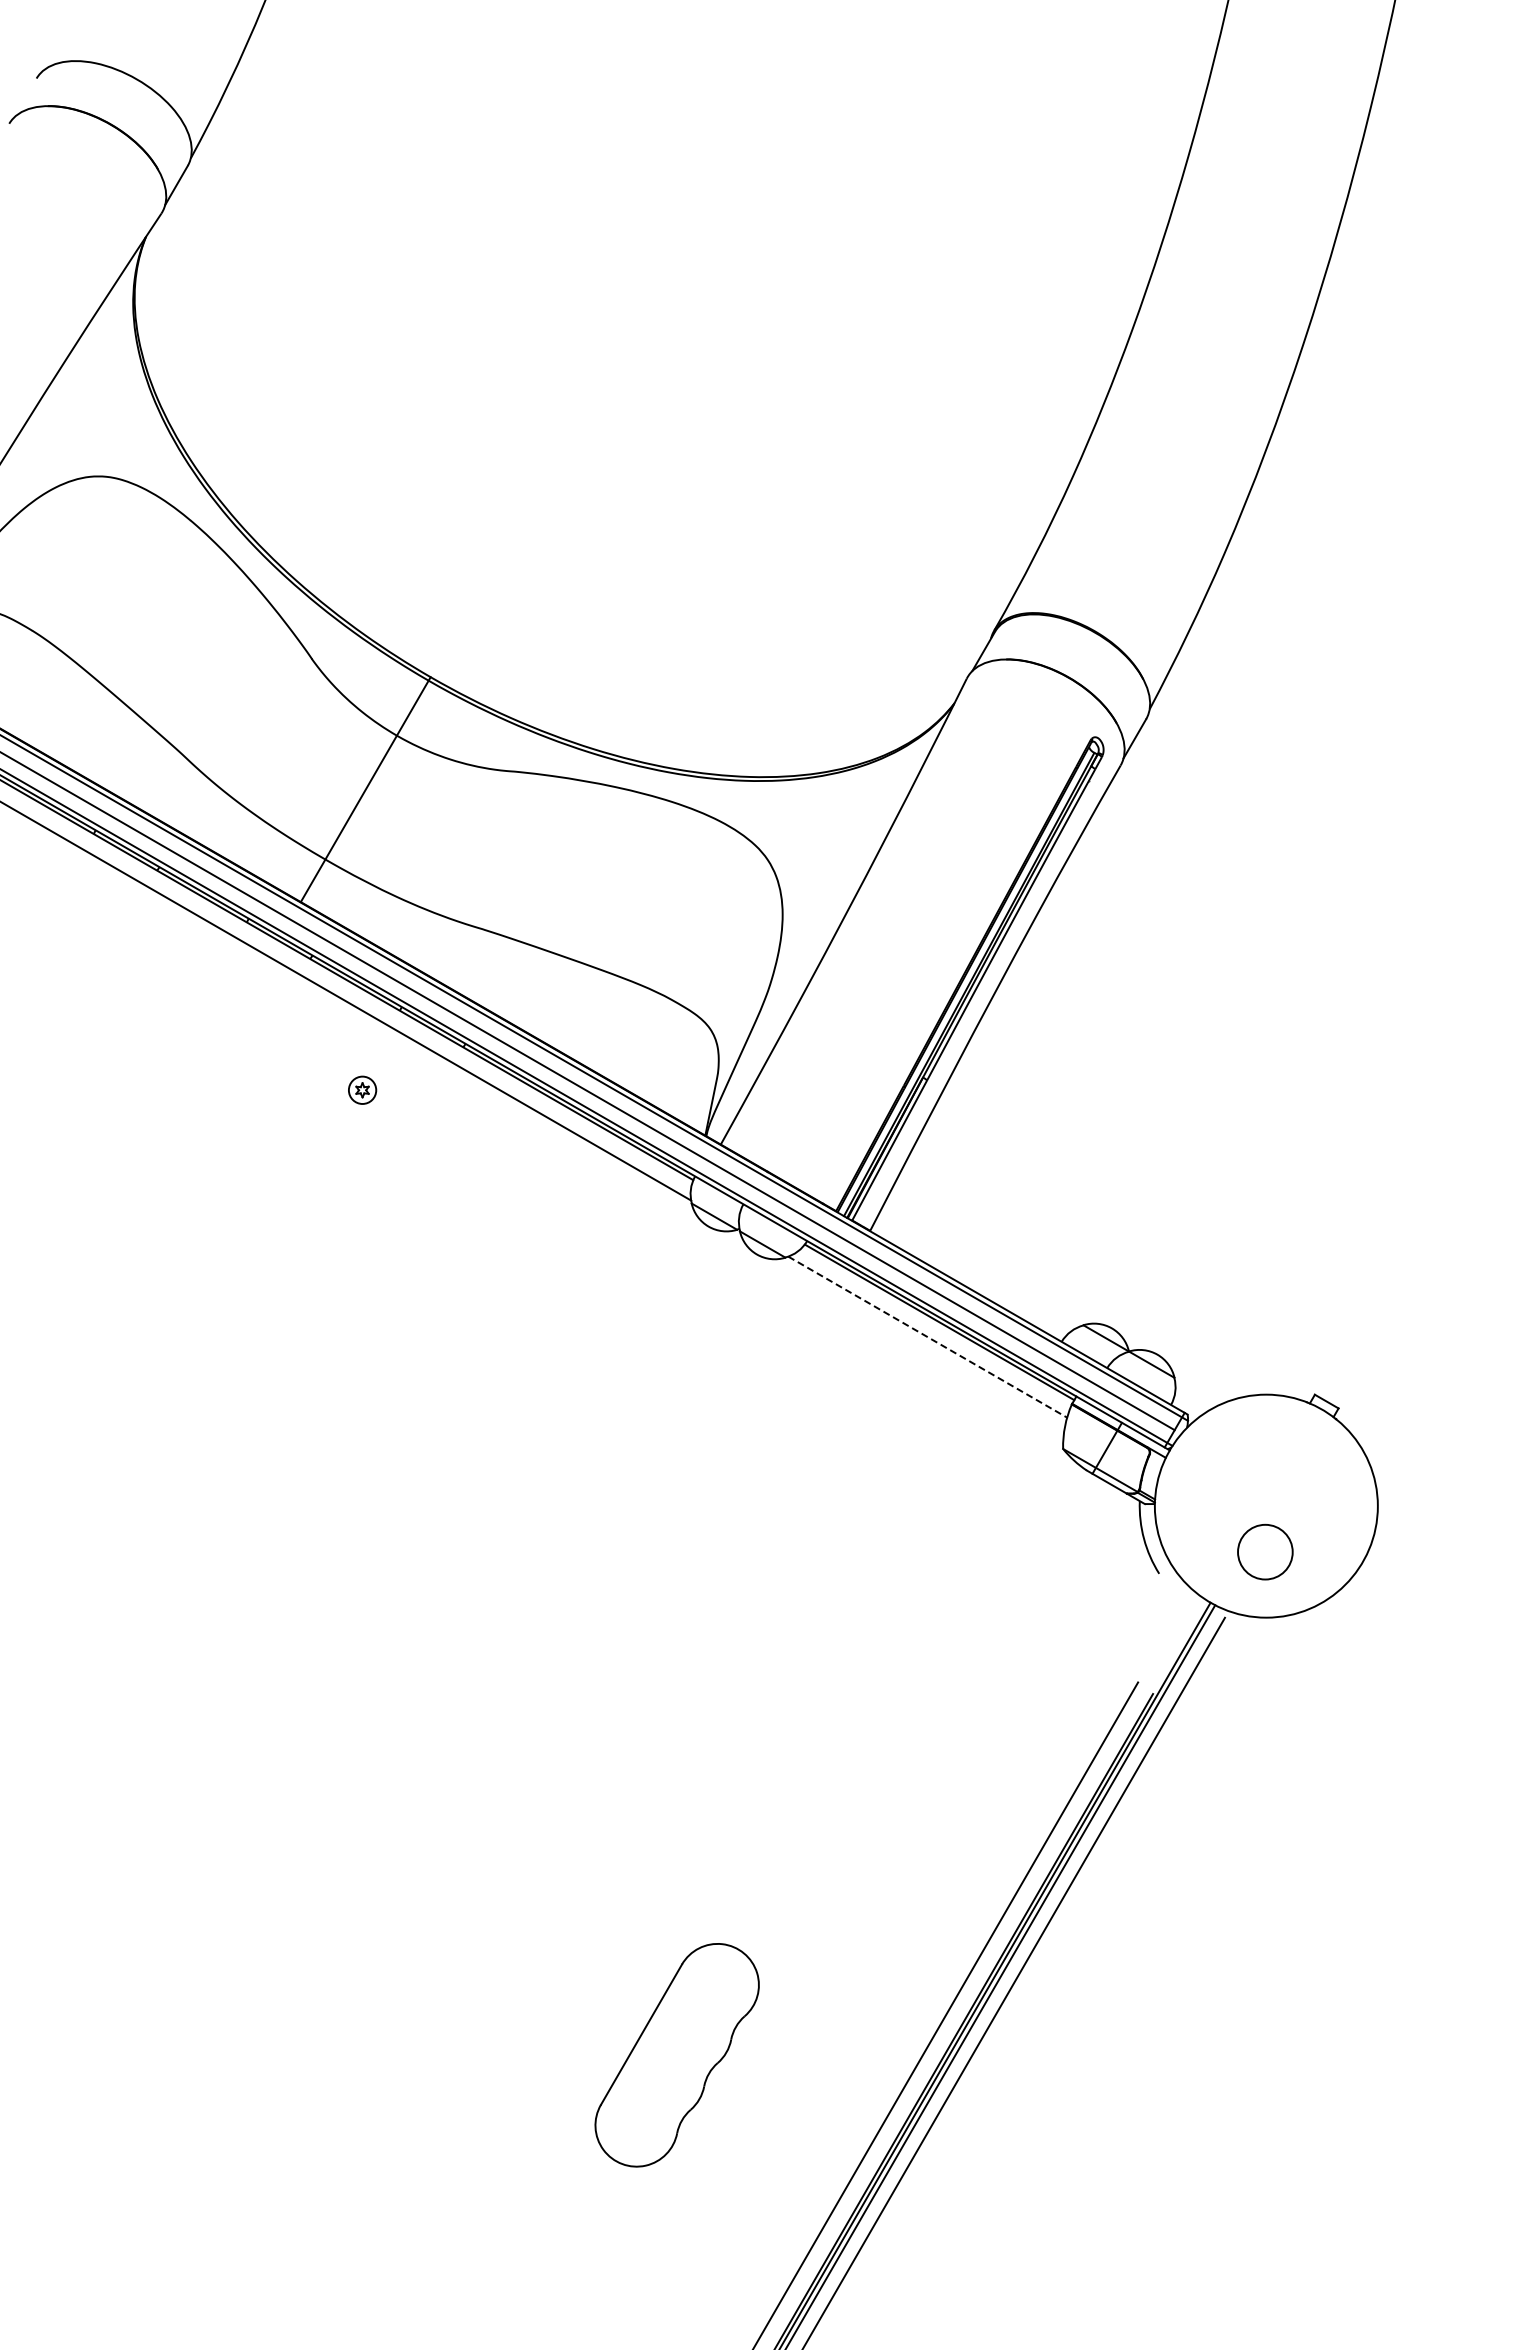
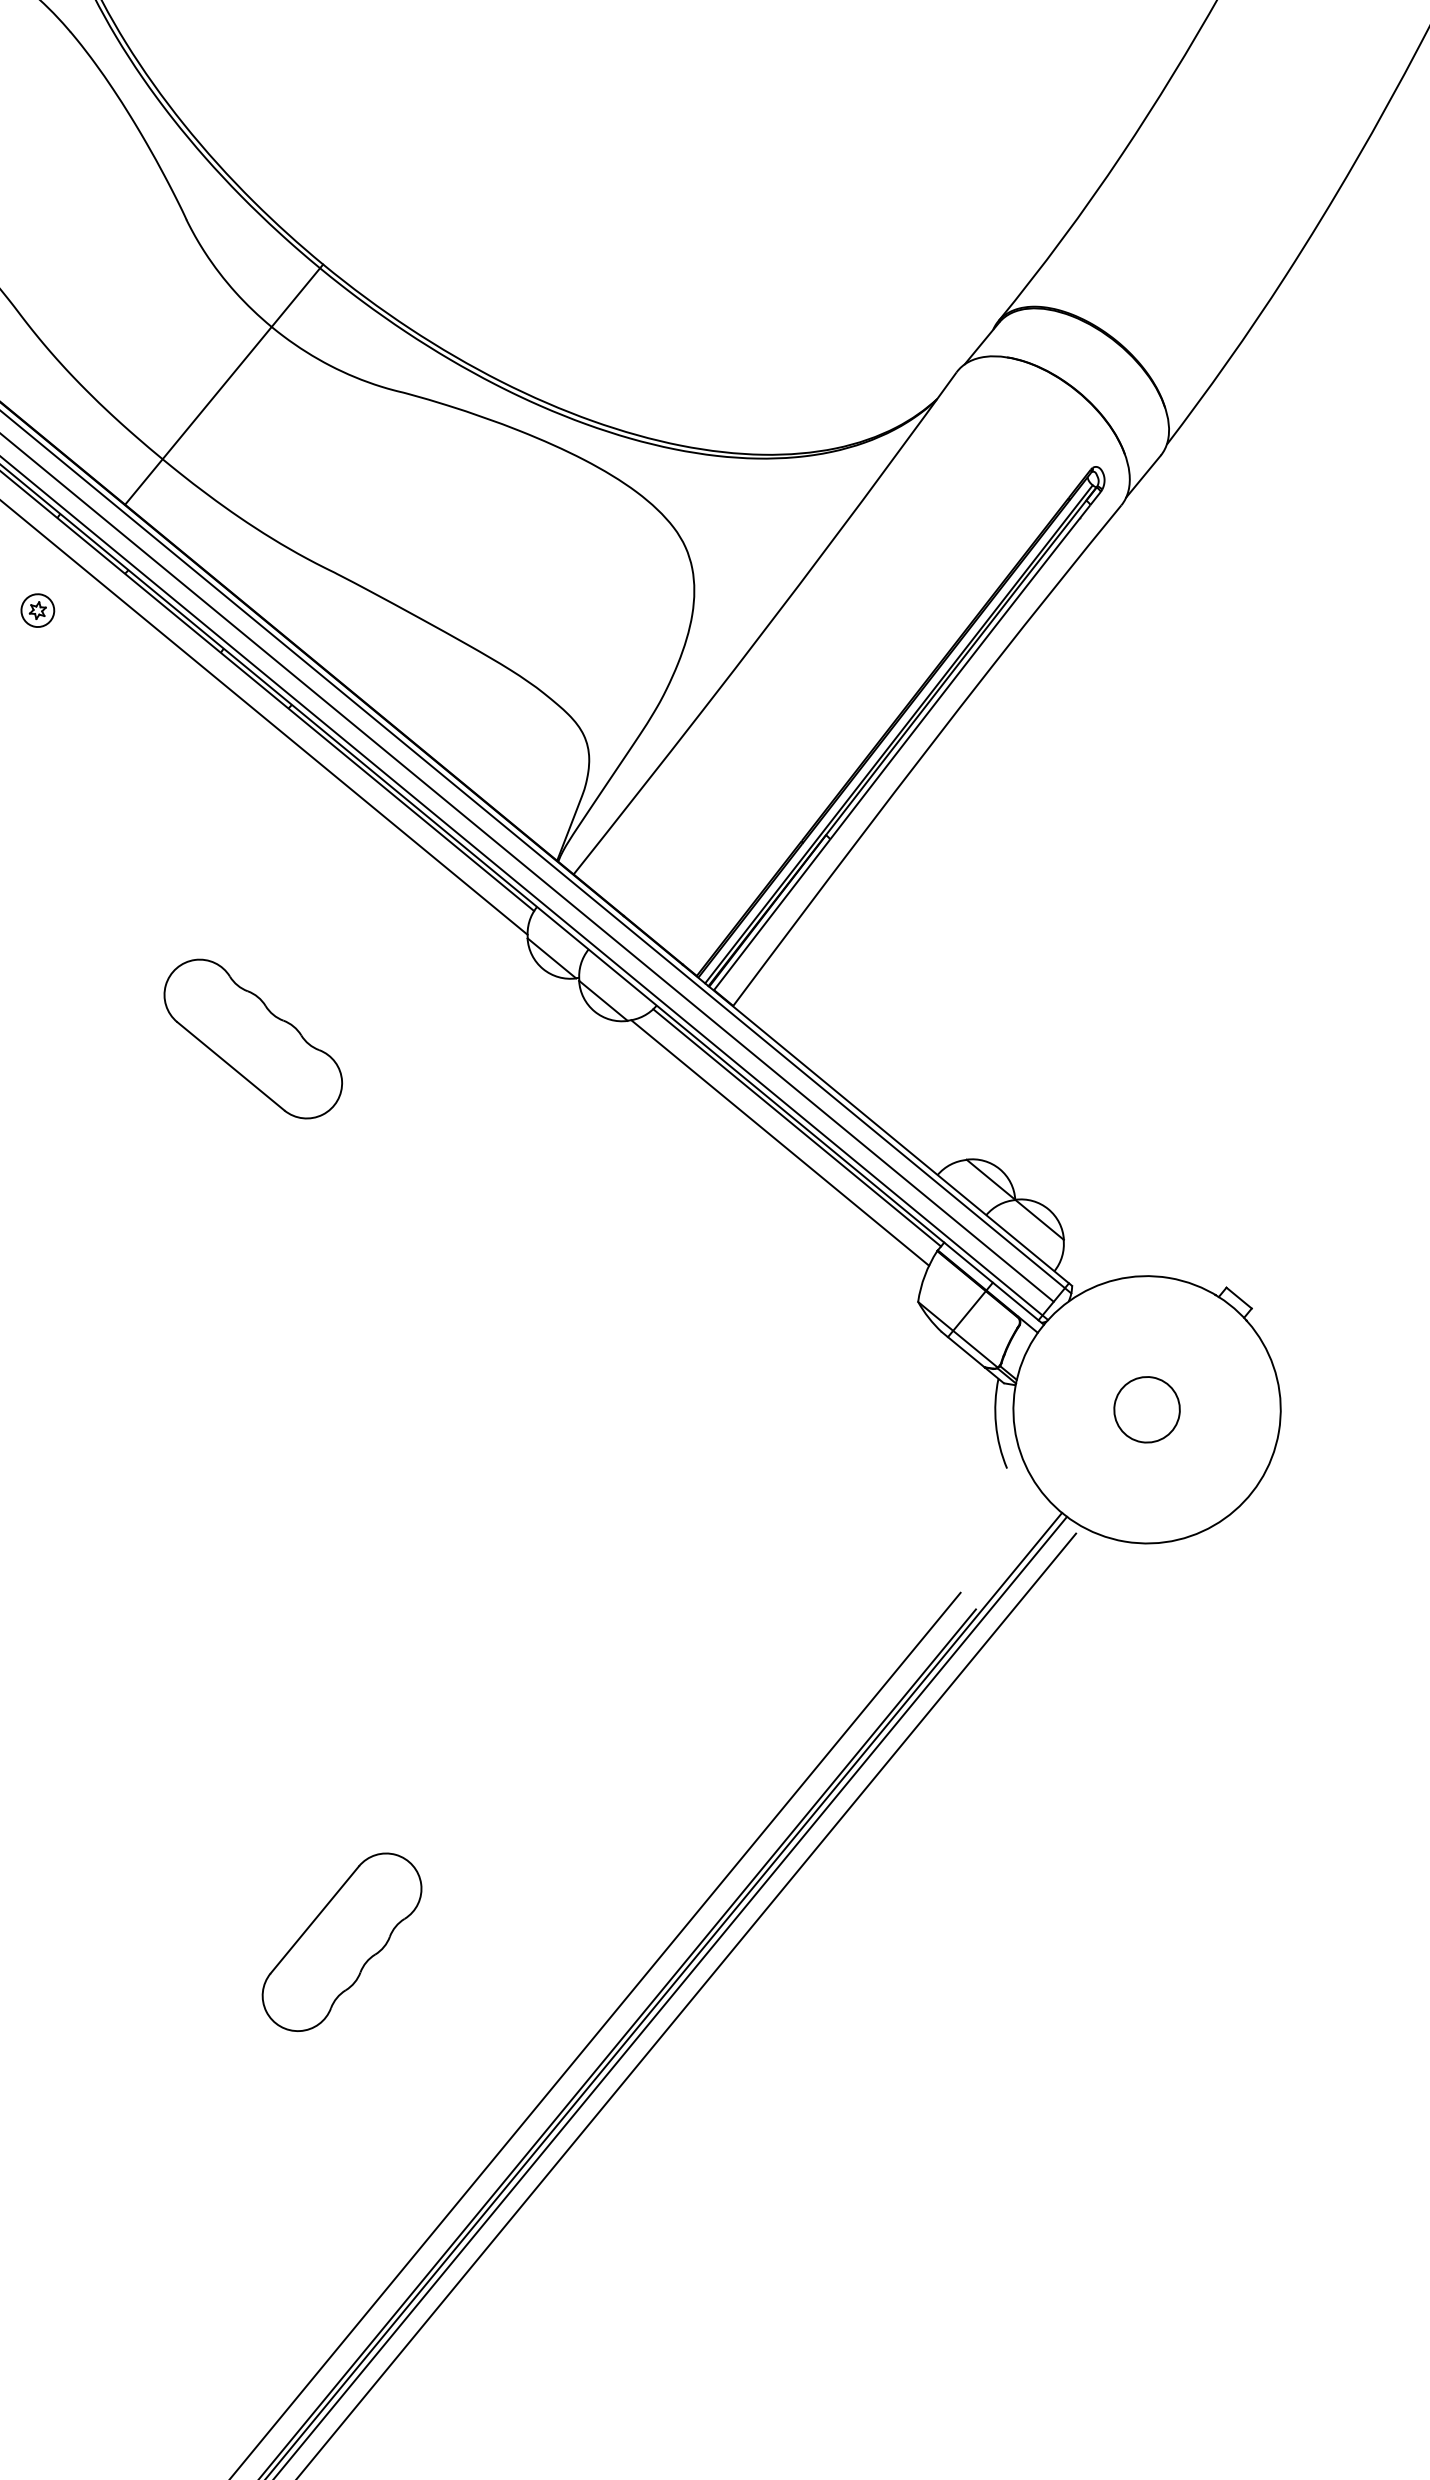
part: (362, 1089) -> (37, 609), moved
part: (479, 1324) -> (252, 1039), added
line: (928, 1337) -> (781, 1143), dashed -> solid
circle: (1265, 1551) -> (1147, 1409), moved
part: (677, 2054) -> (342, 1941), size x0.71

